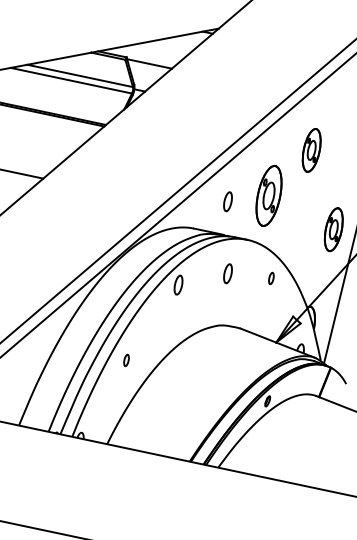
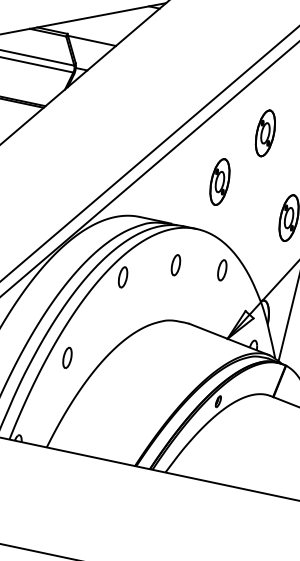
part: (269, 195) -> (220, 181), size x0.71
part: (227, 201) -> (175, 187), removed
part: (271, 278) -> (222, 270), size x1.67
part: (126, 360) -> (67, 357), size x1.67

